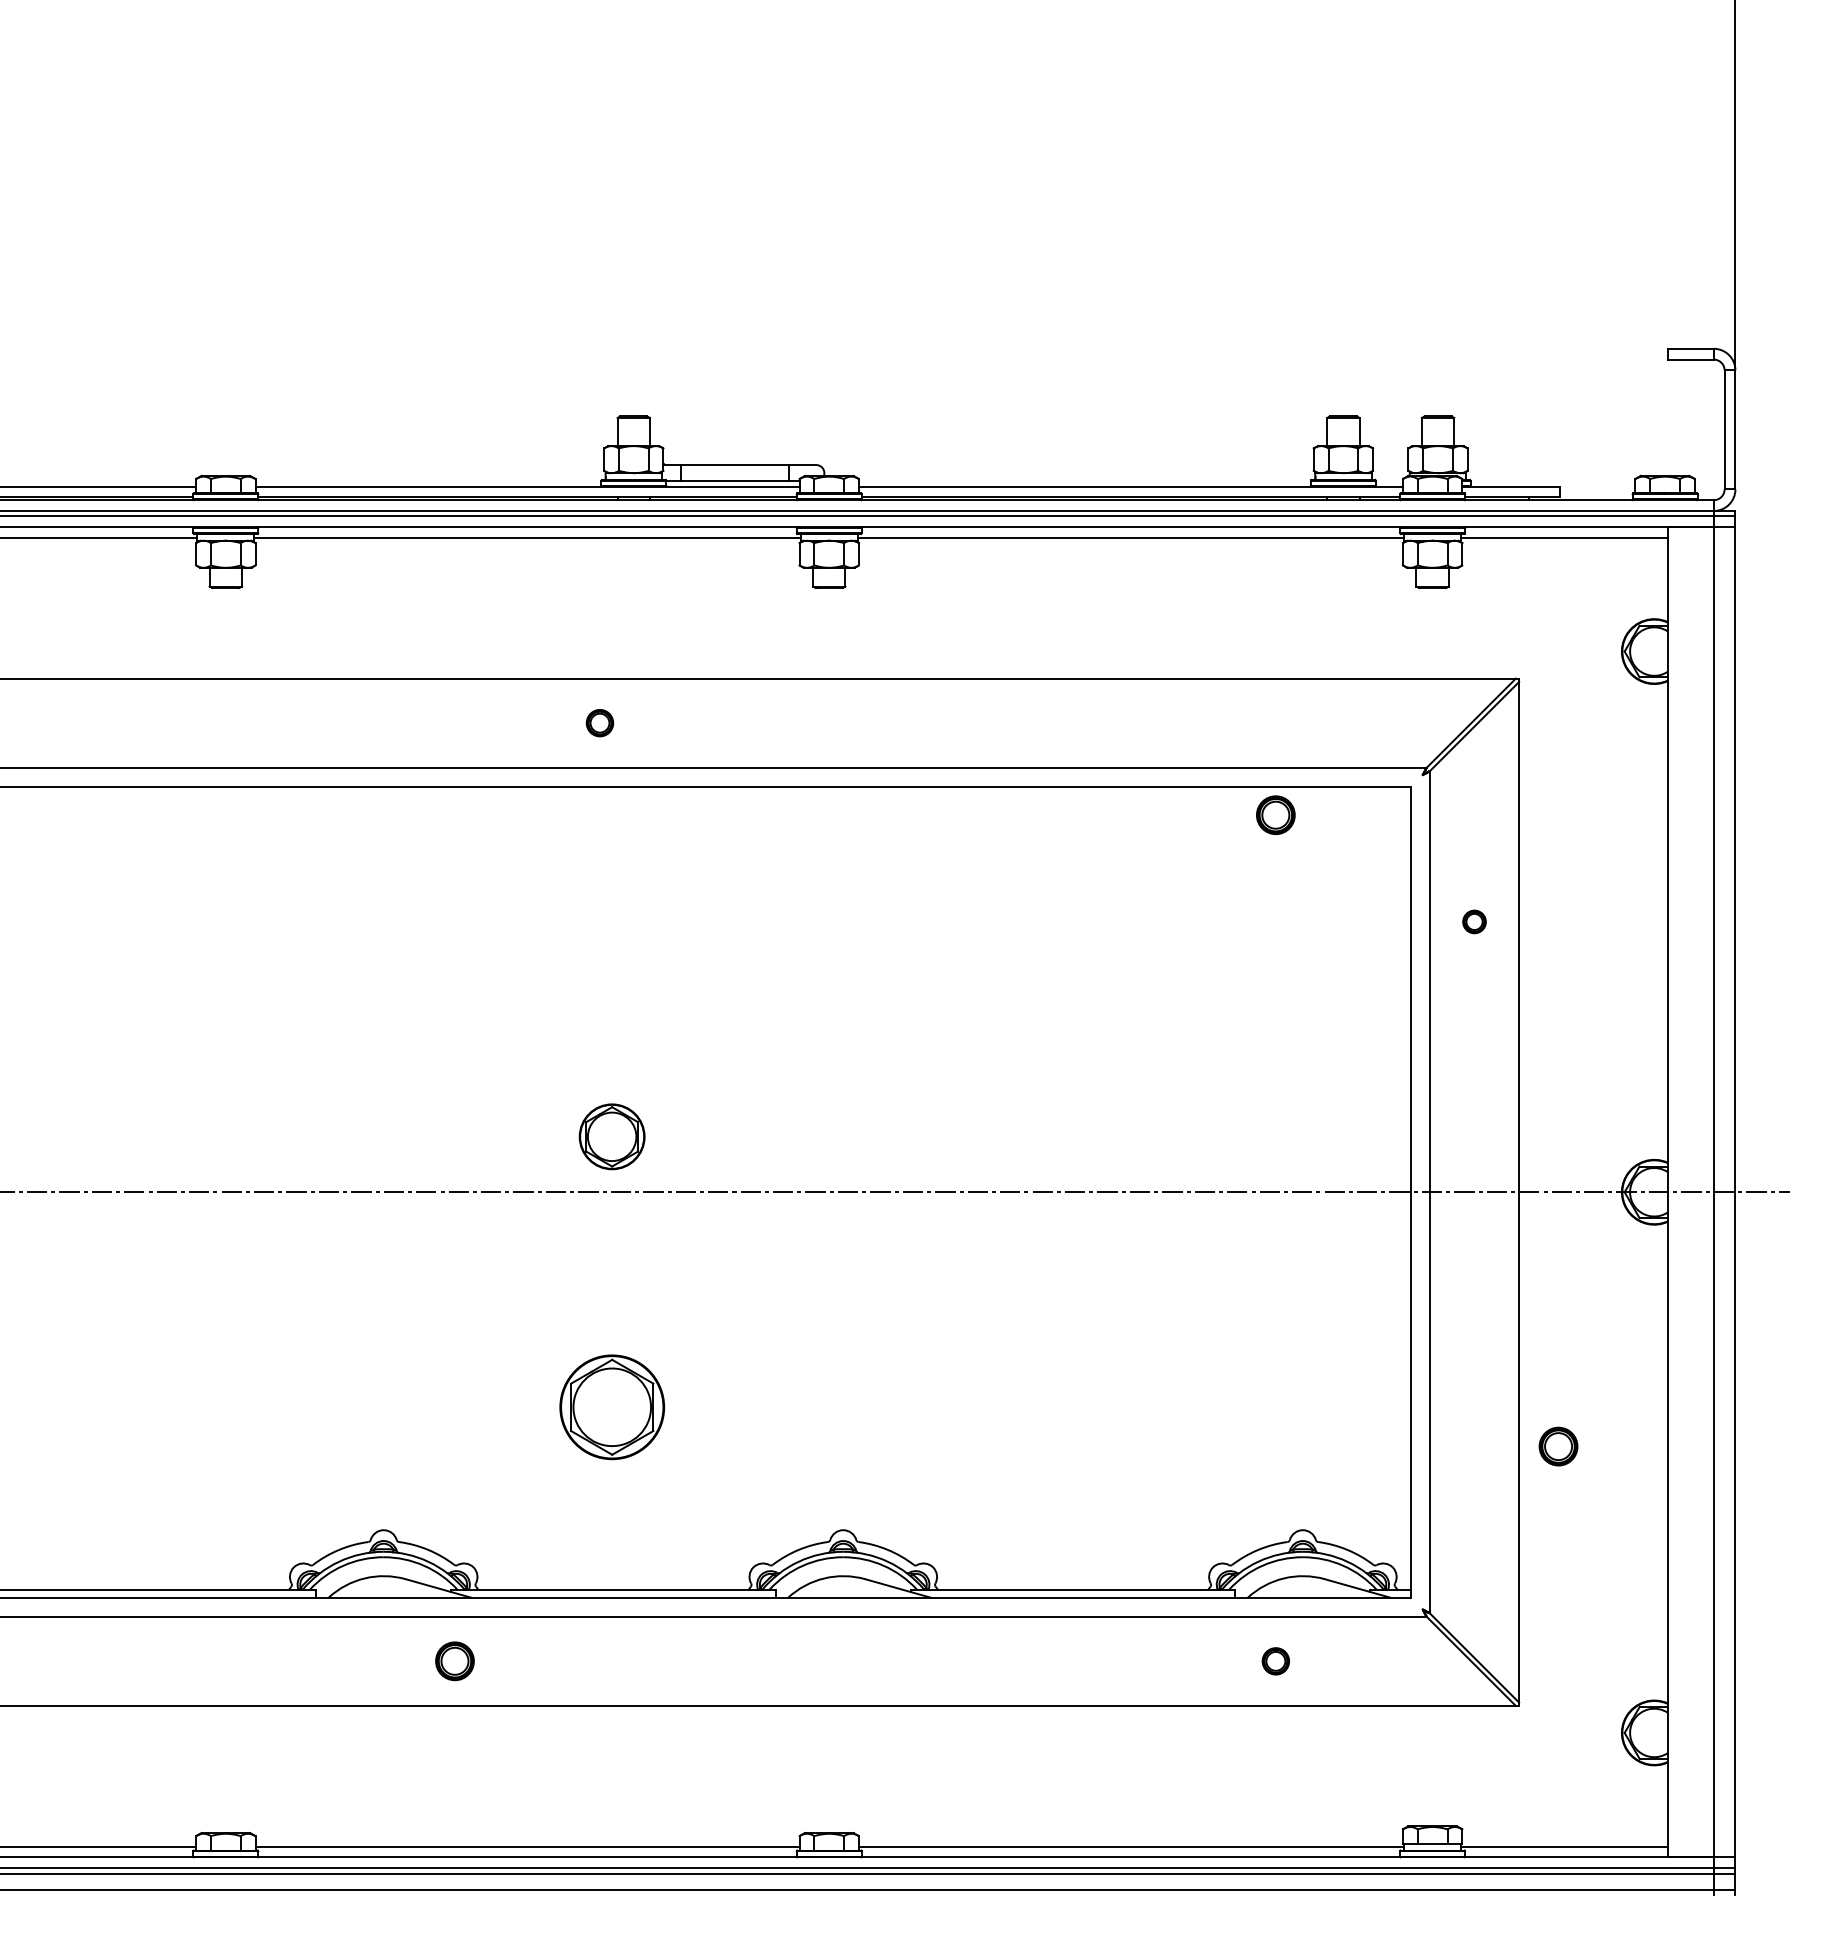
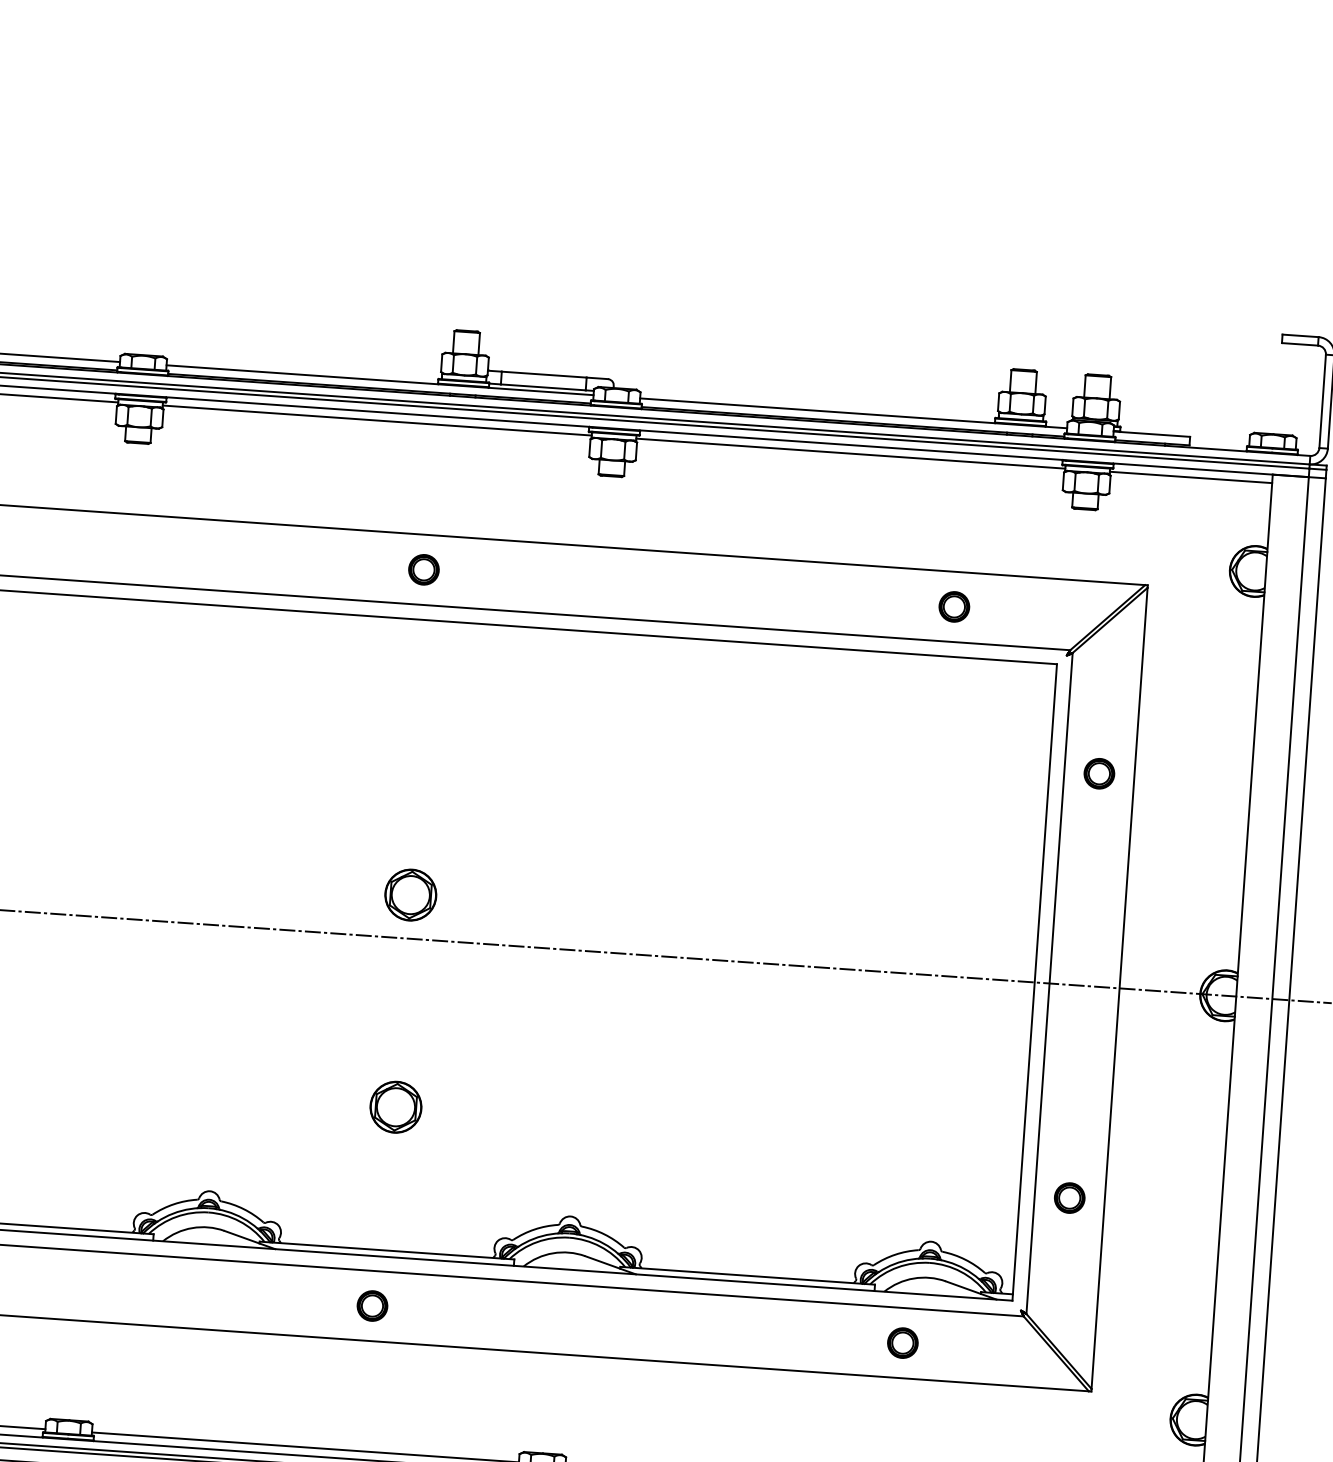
part: (599, 722) -> (423, 569), size x1.43
part: (1275, 814) -> (954, 606), moved
part: (1474, 921) -> (1099, 773), size x1.67
part: (611, 1406) -> (395, 1106), size x0.62
part: (1558, 1446) -> (1069, 1198), moved
part: (454, 1661) -> (372, 1306), moved
part: (1275, 1661) -> (902, 1343), size x1.43

